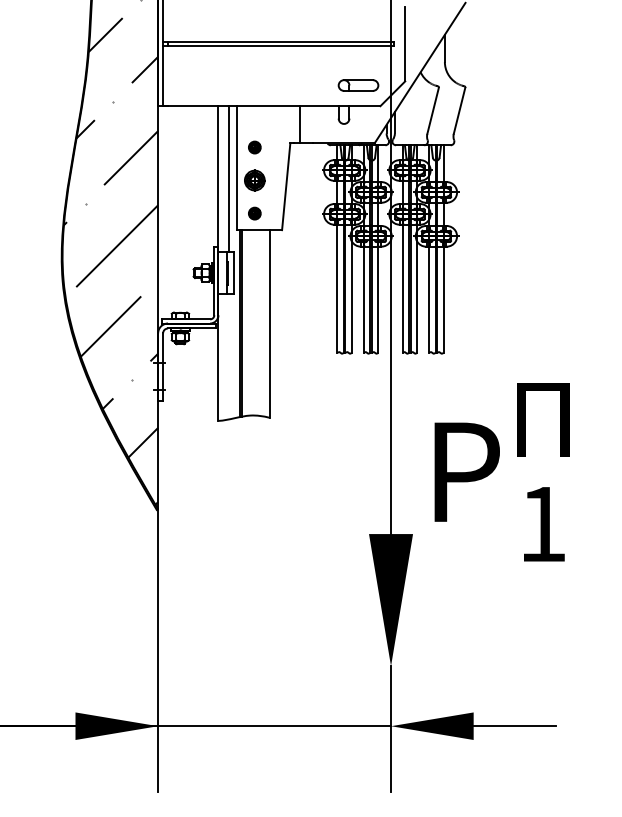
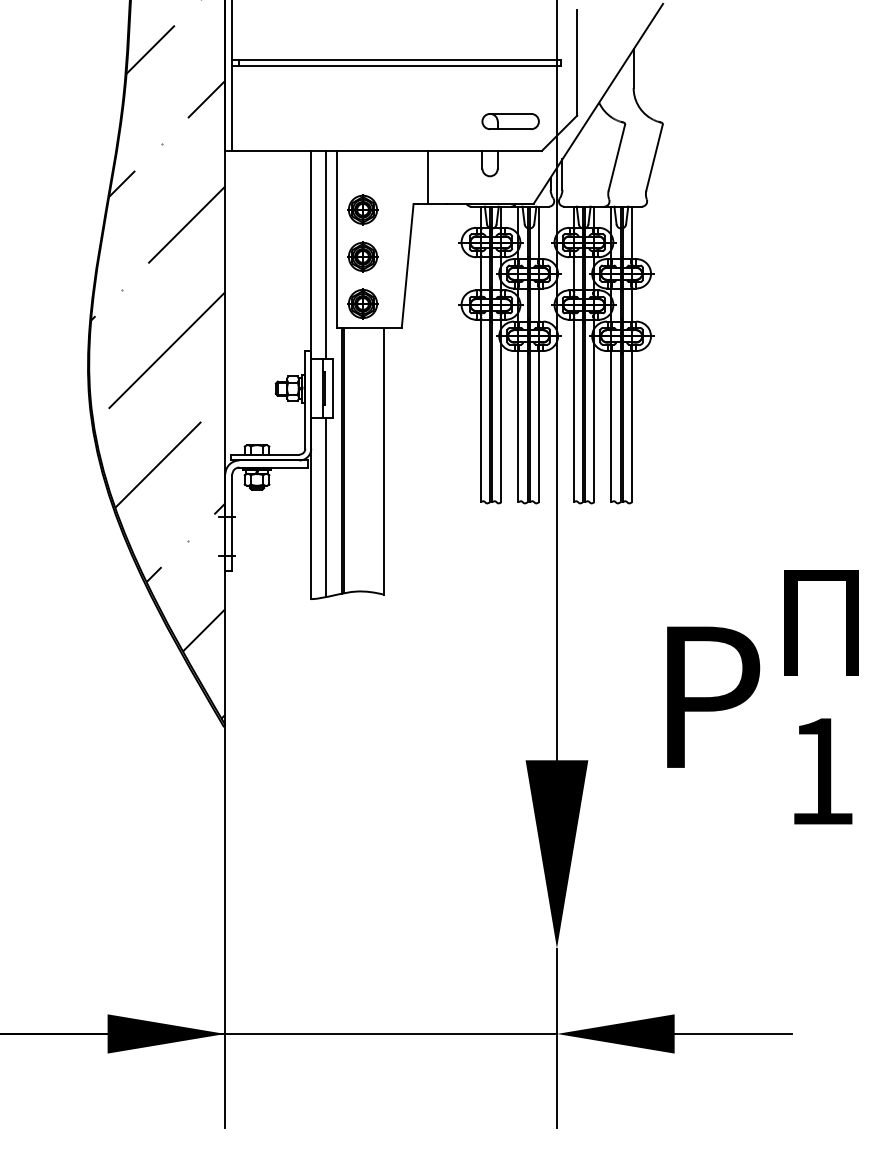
part: (254, 147) -> (362, 209), size x1.67
part: (254, 213) -> (362, 303), size x1.67
line: (228, 356) -> (325, 507), added
text: (501, 472) -> (762, 697), moved

